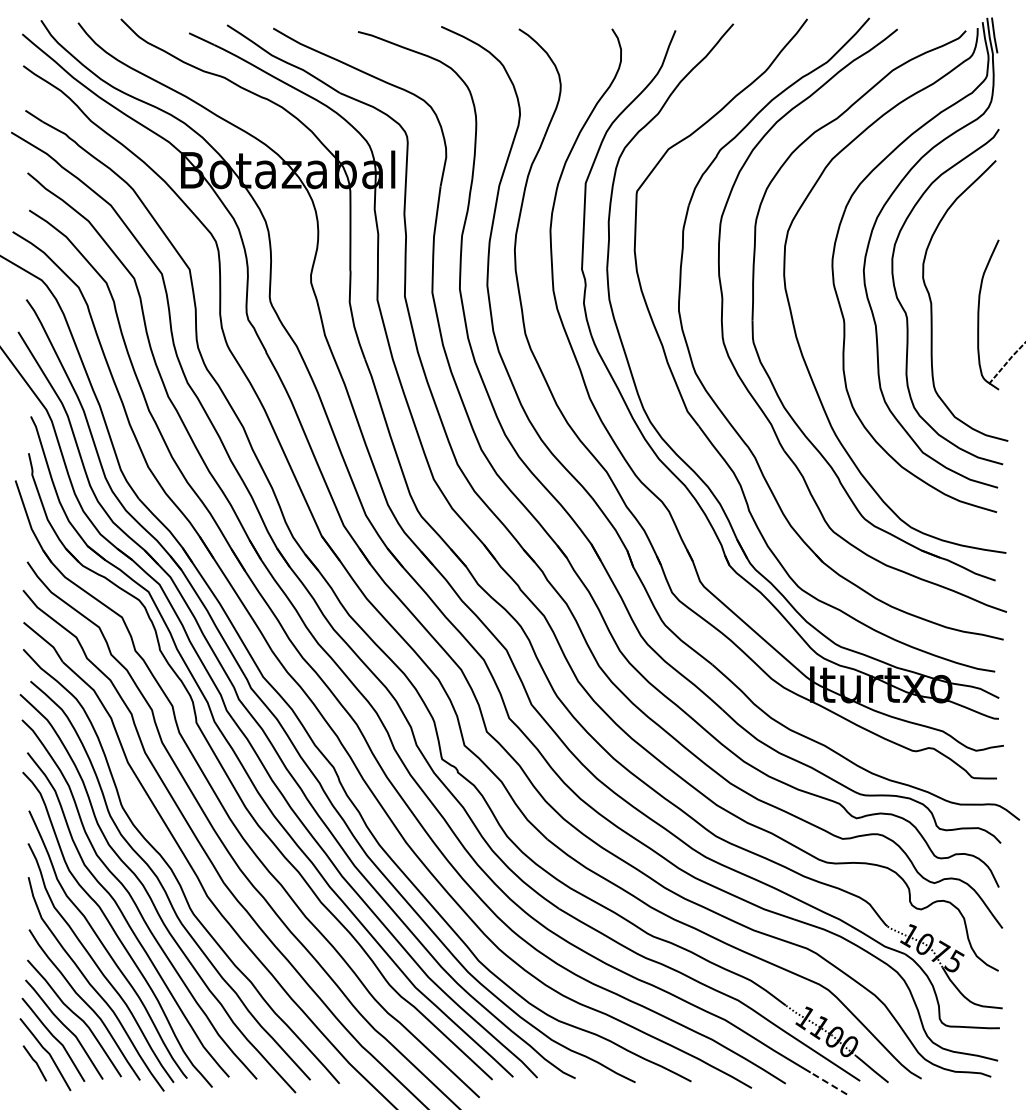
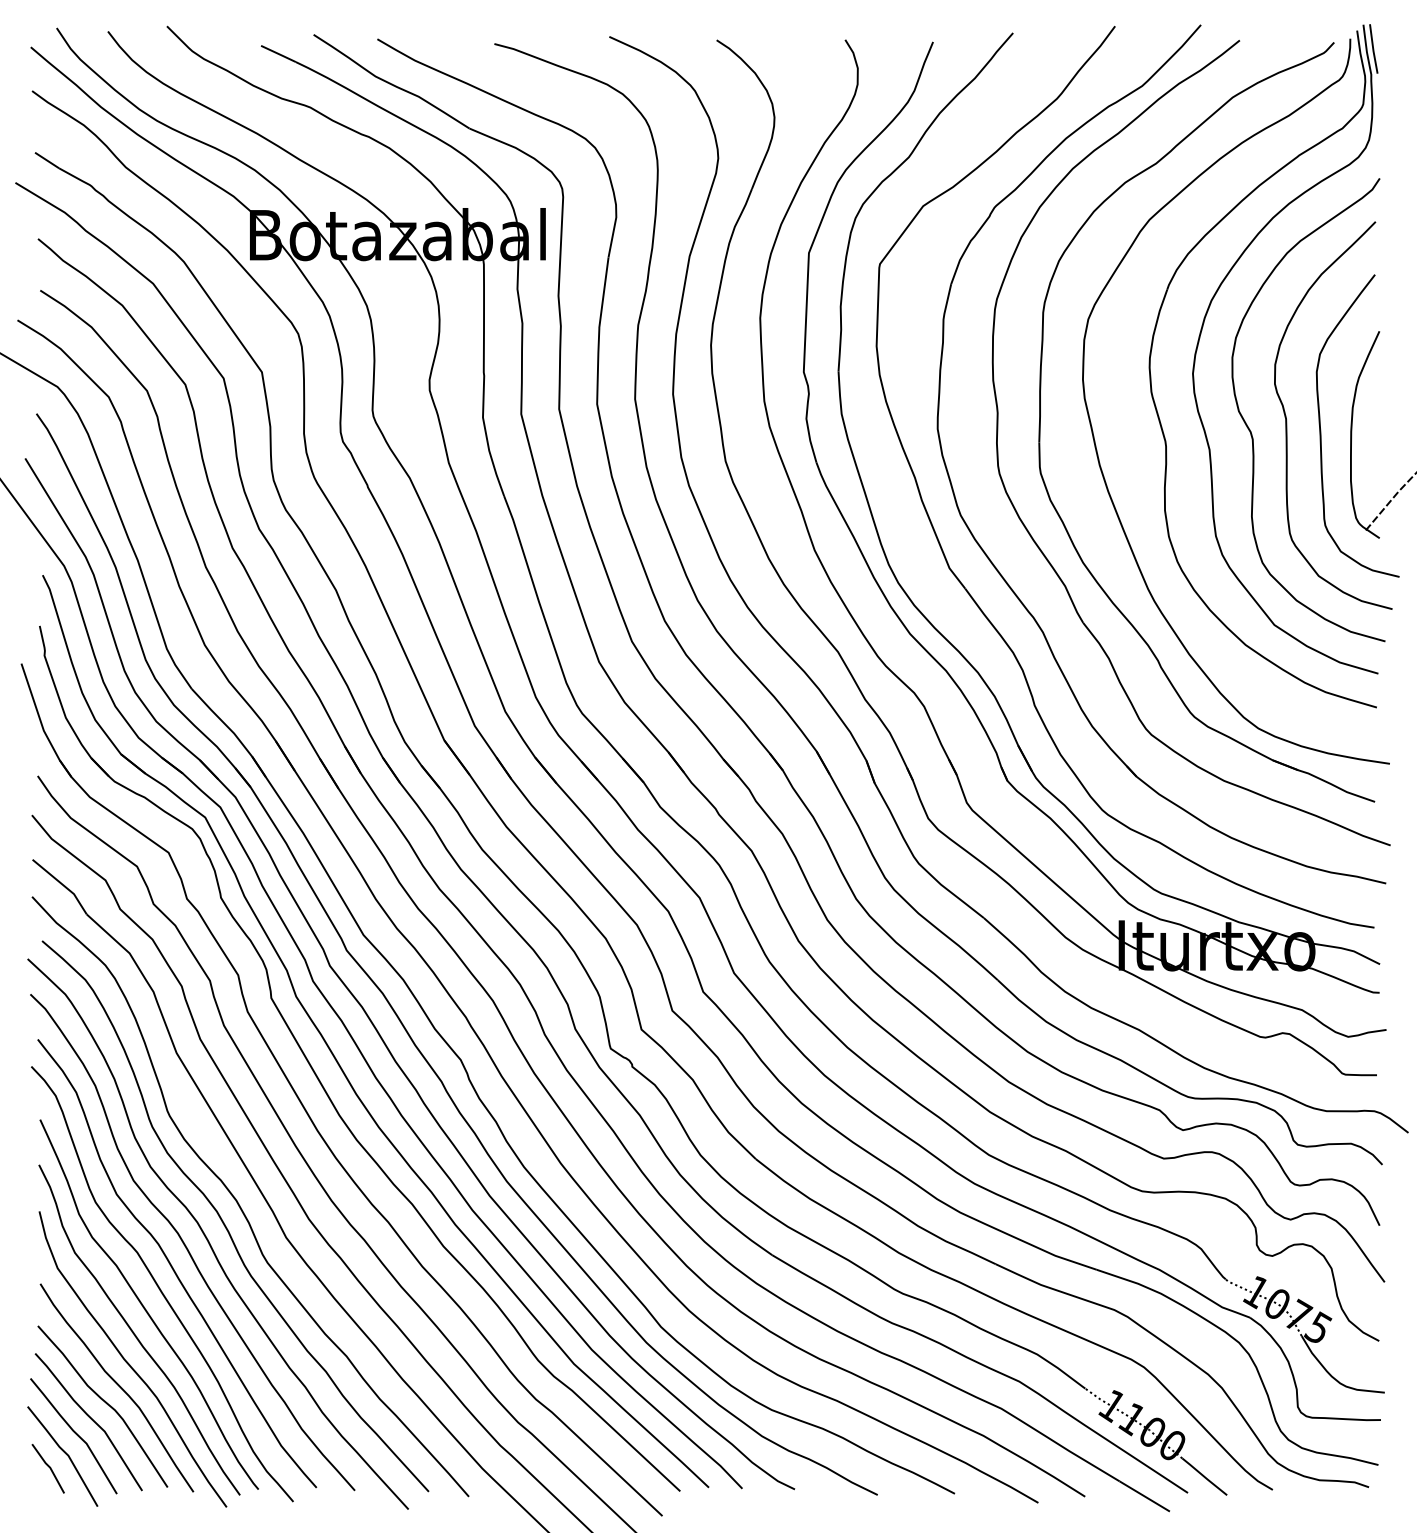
curve: (957, 315) -> (1322, 435), added
line: (828, 1083) -> (1144, 1496), dashed -> solid

